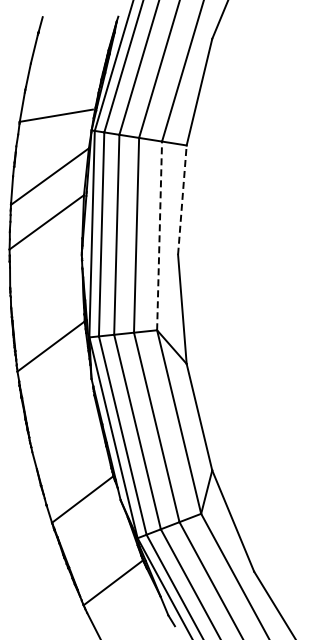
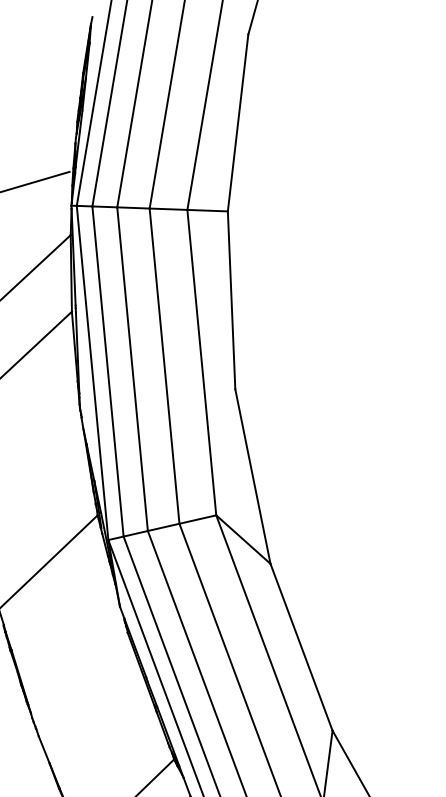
line: (182, 200) -> (231, 301), dashed -> solid
line: (159, 235) -> (201, 361), dashed -> solid

